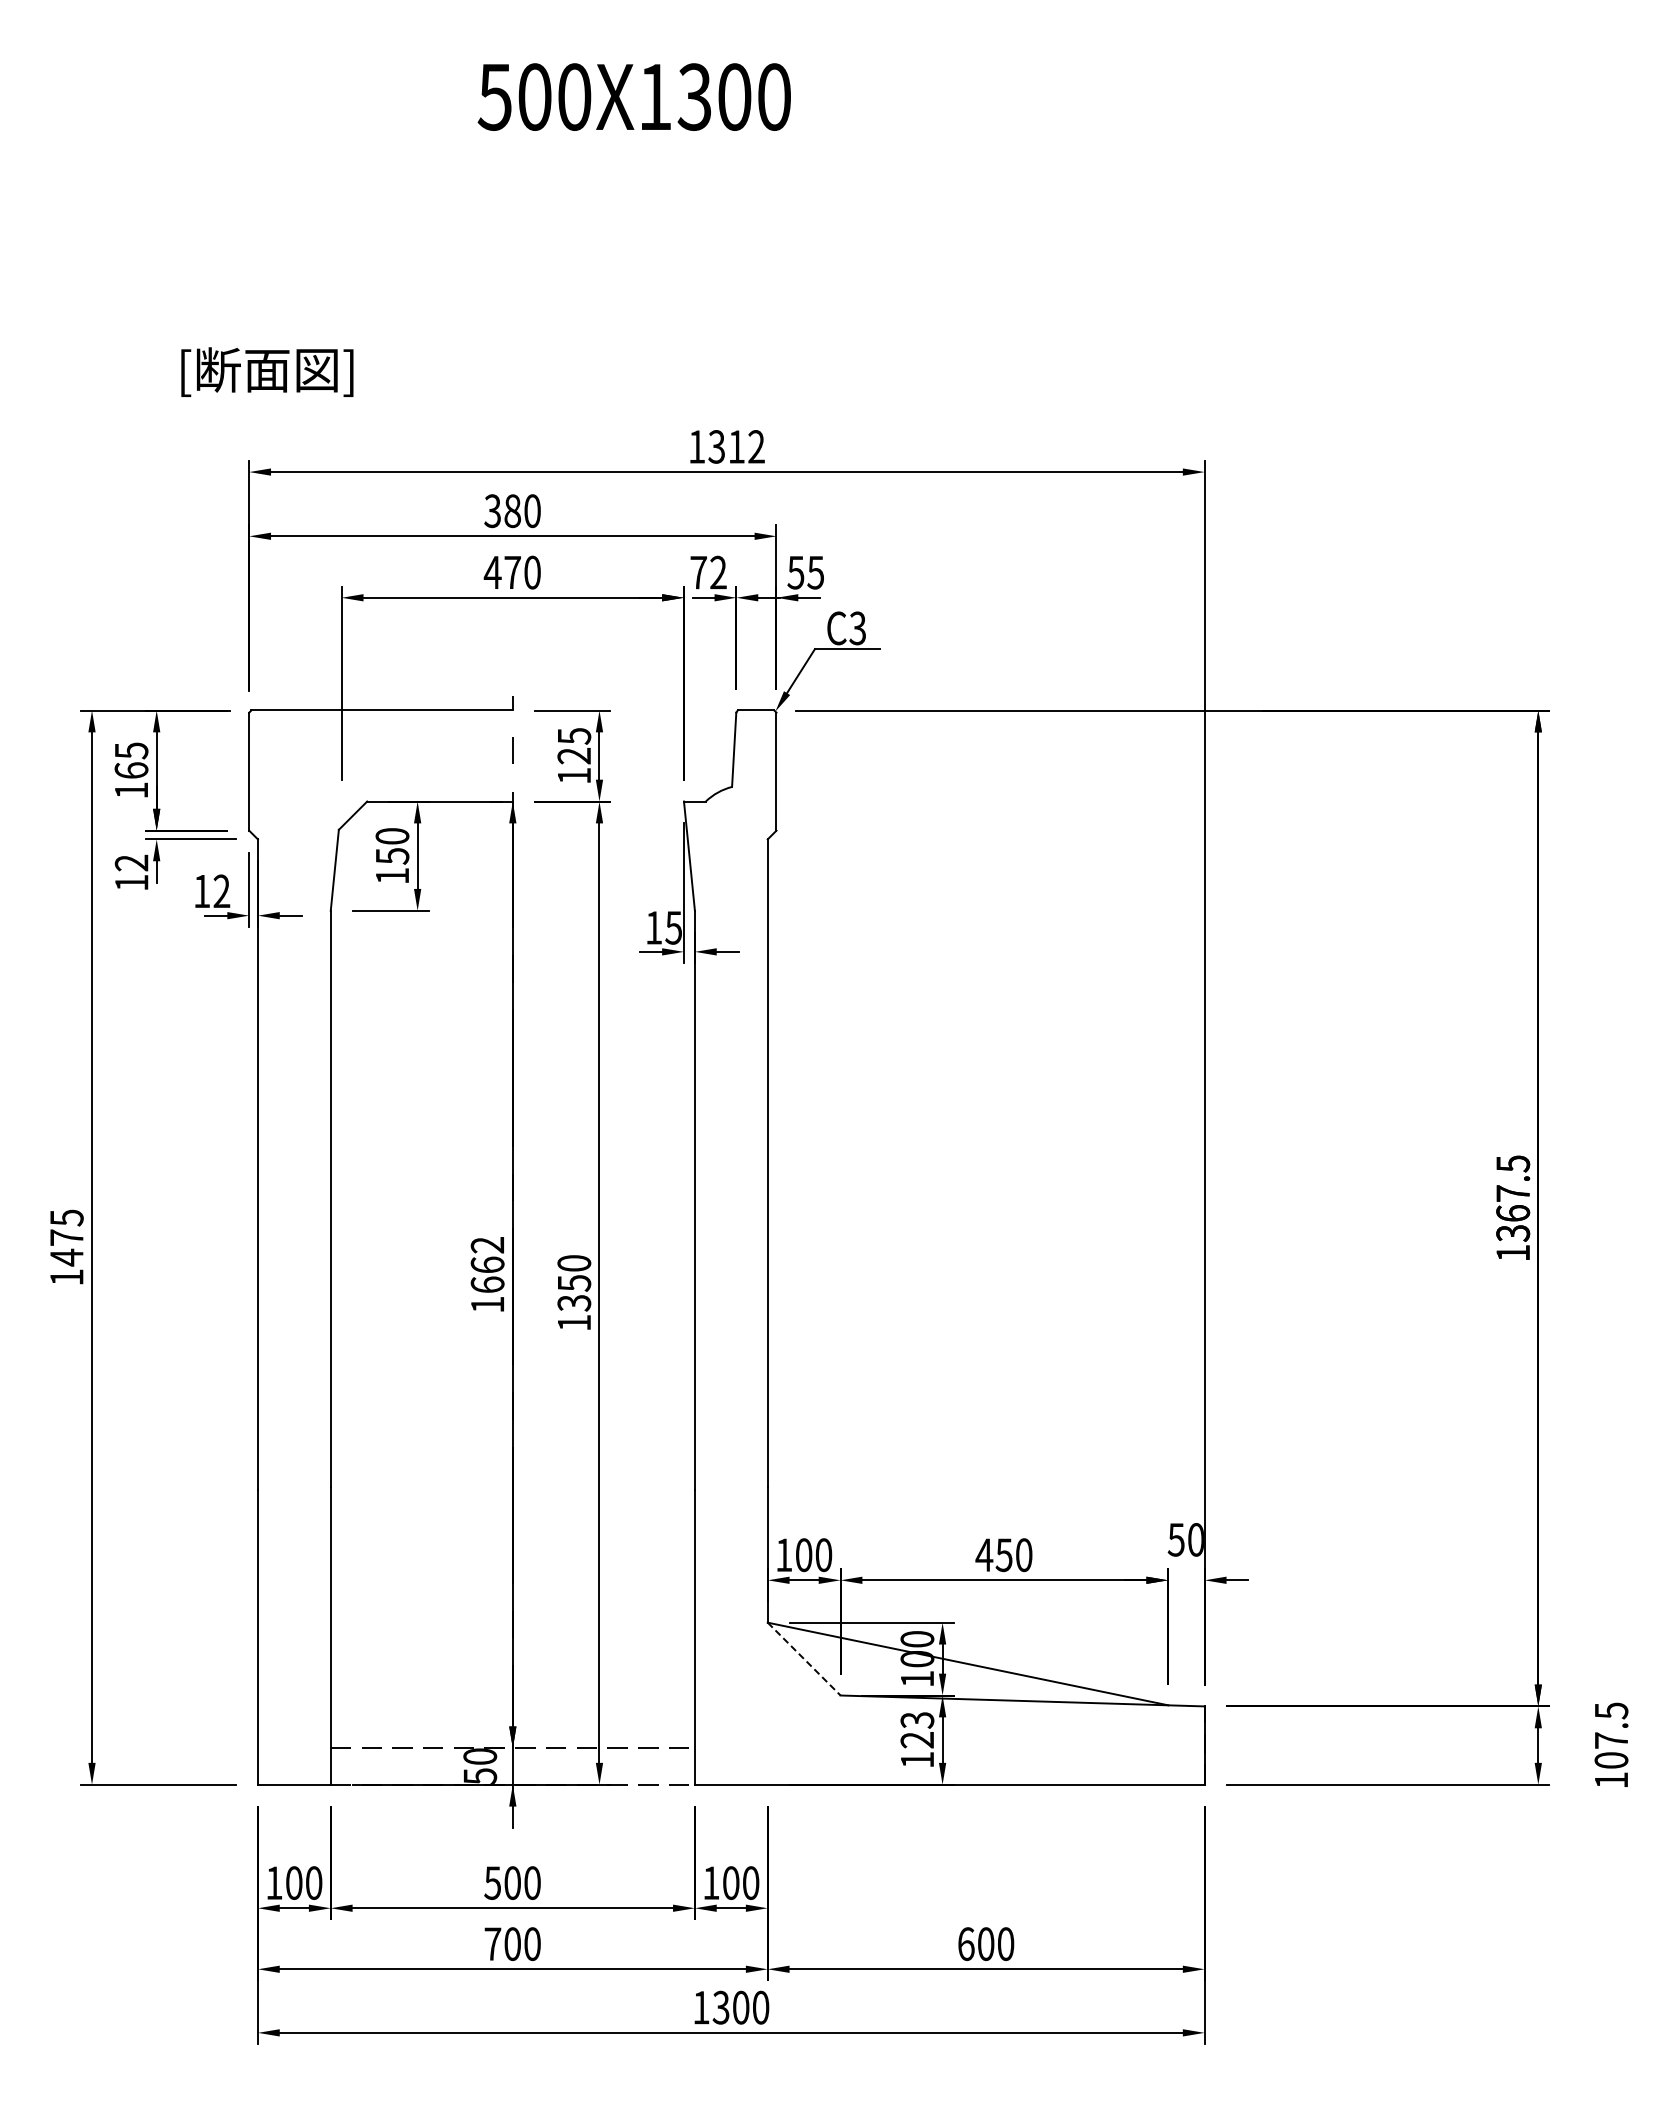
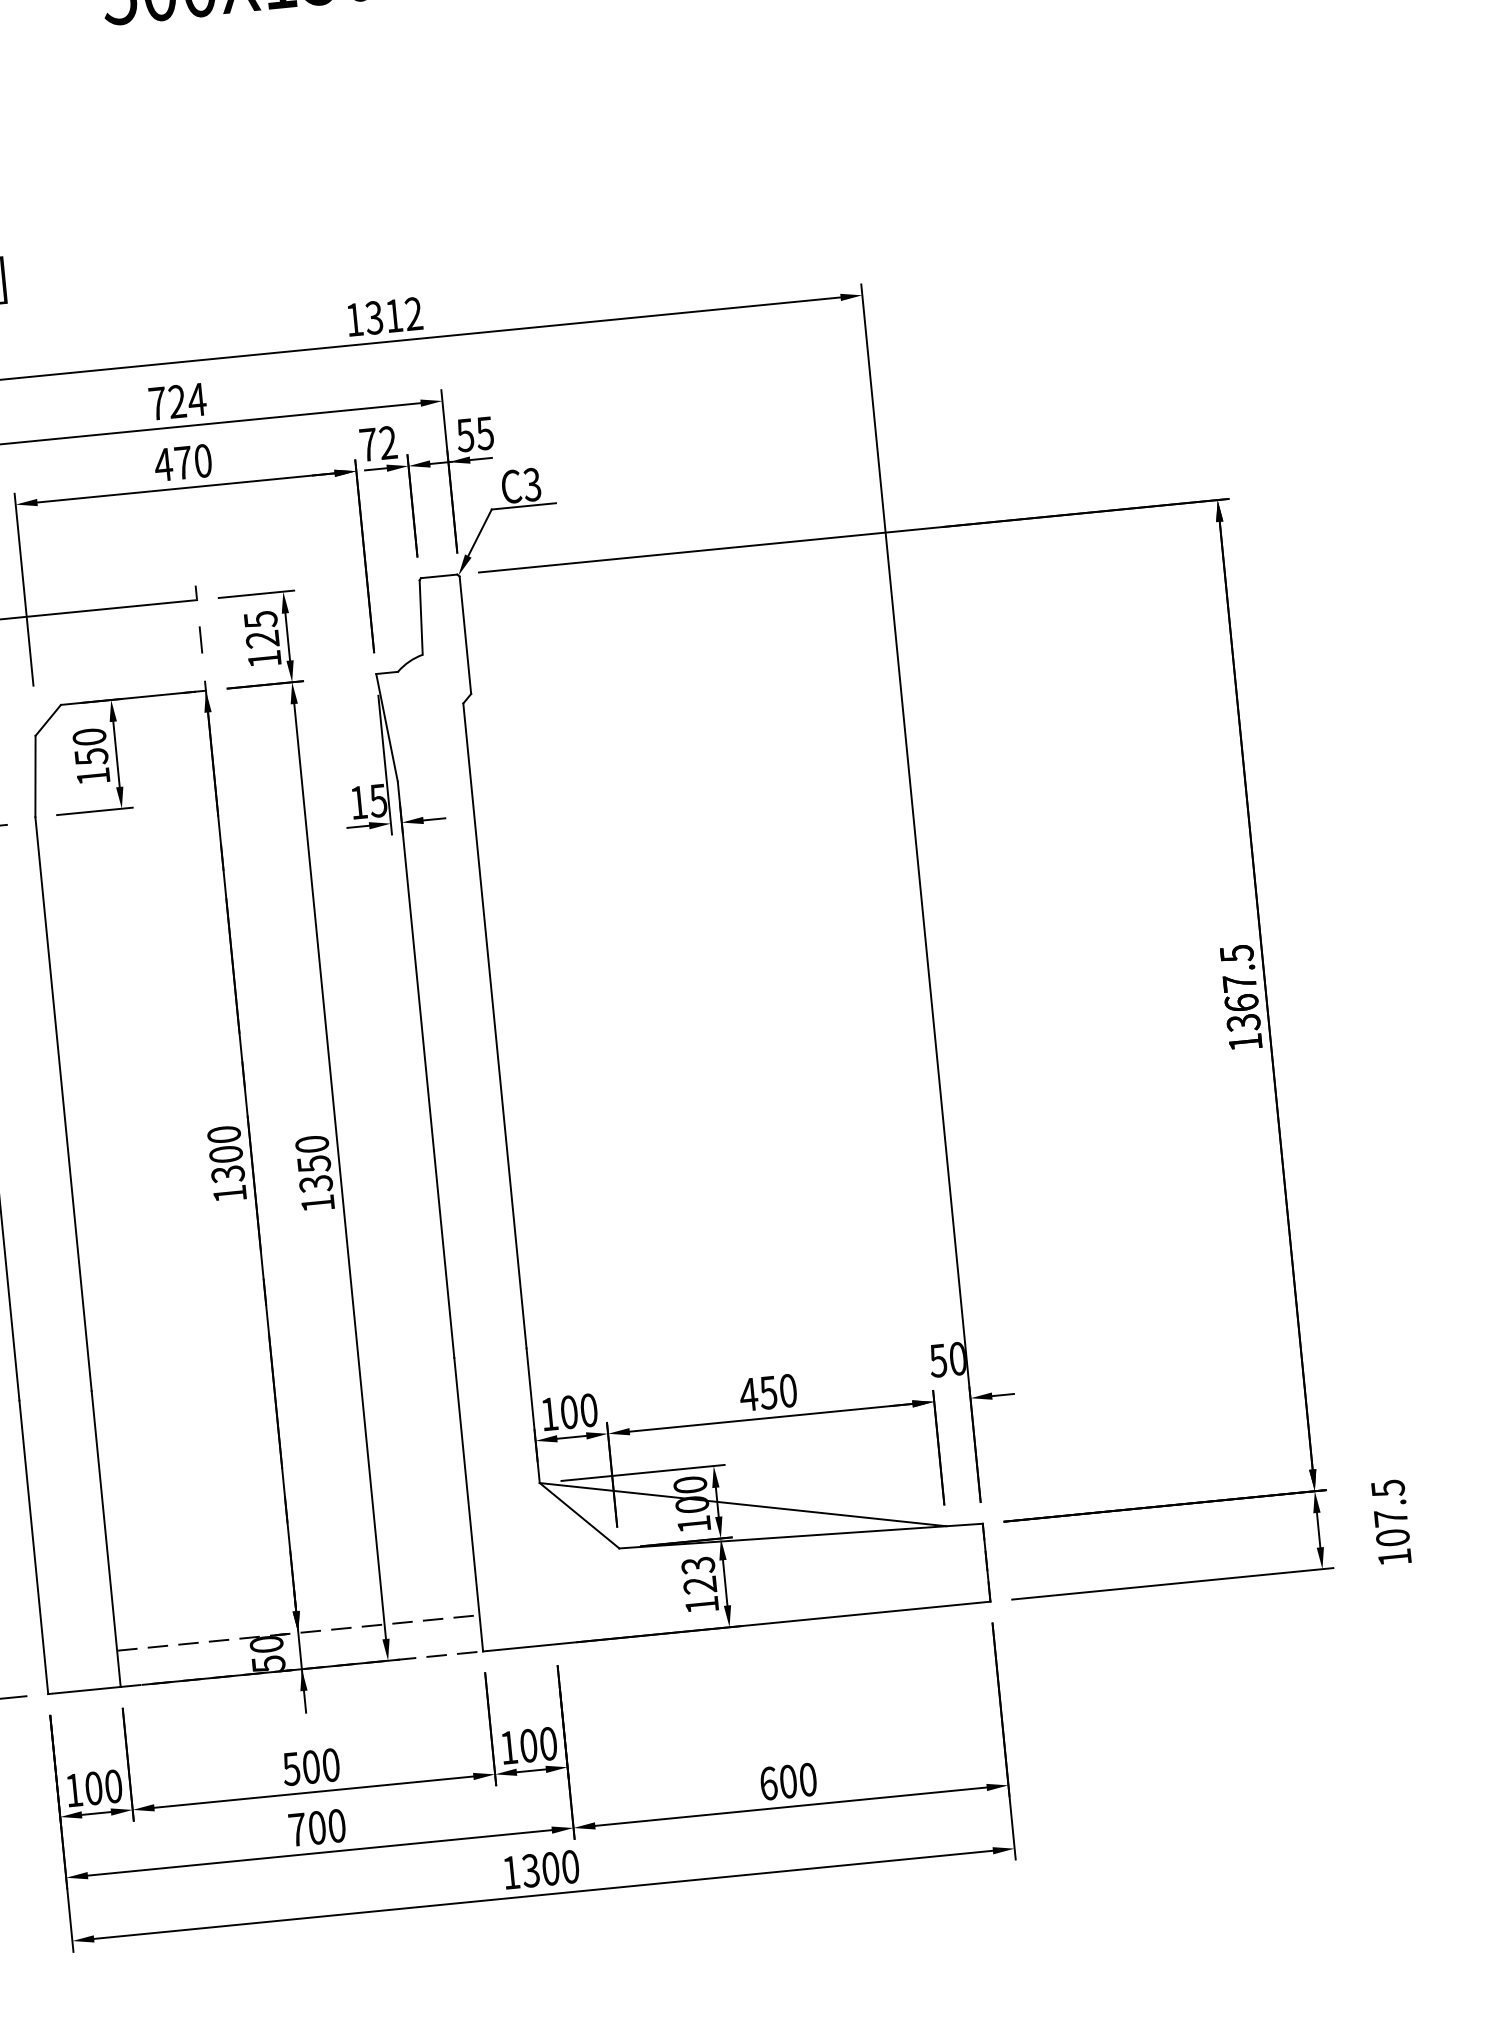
text: (512, 511) -> (177, 402), 380 -> 724
text: (487, 1265) -> (225, 1154), 1662 -> 1300
line: (804, 1659) -> (579, 1516), dashed -> solid

